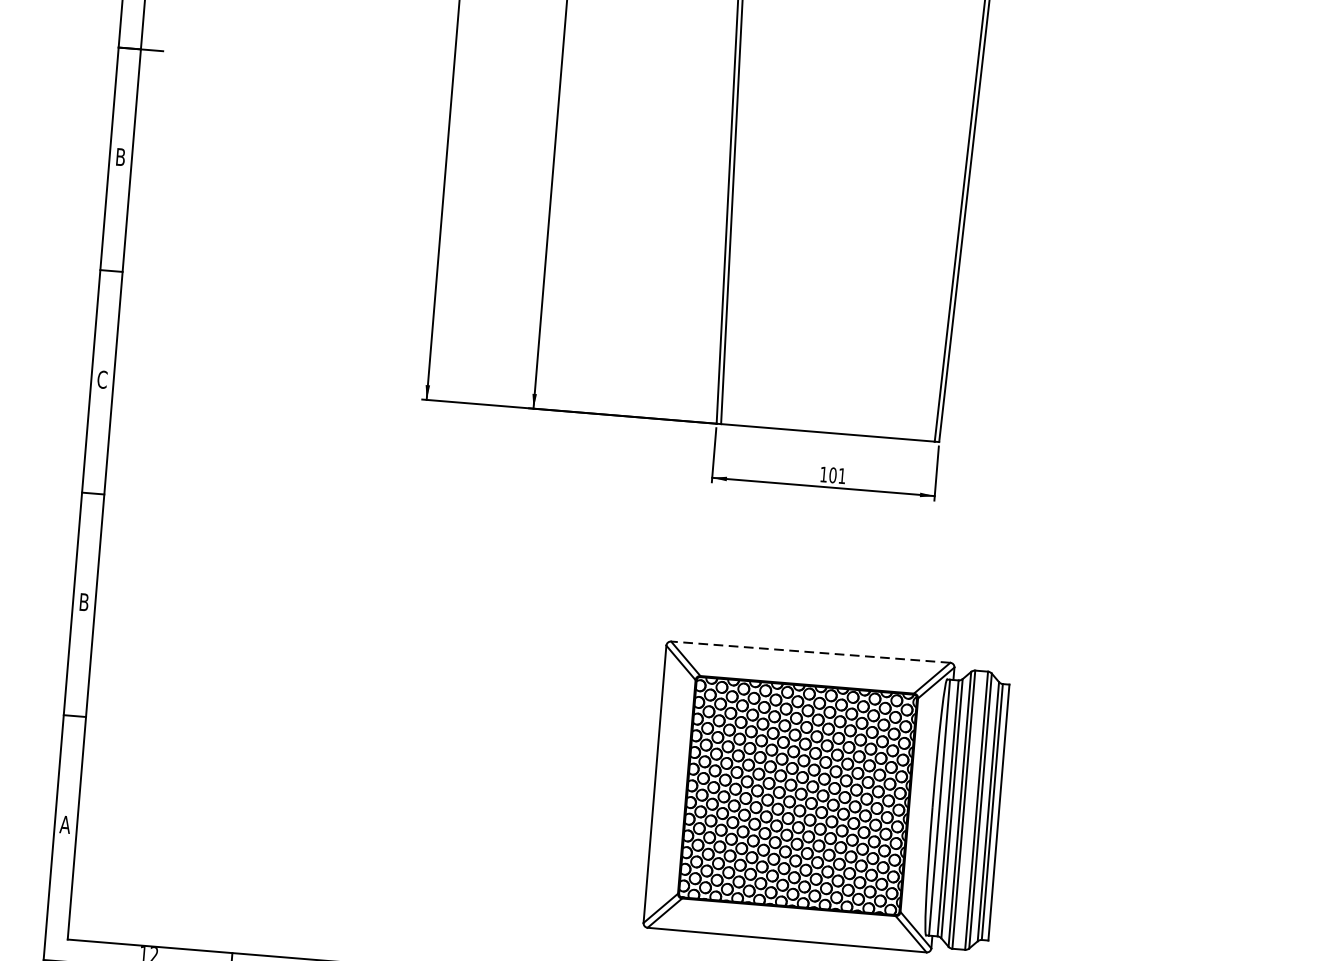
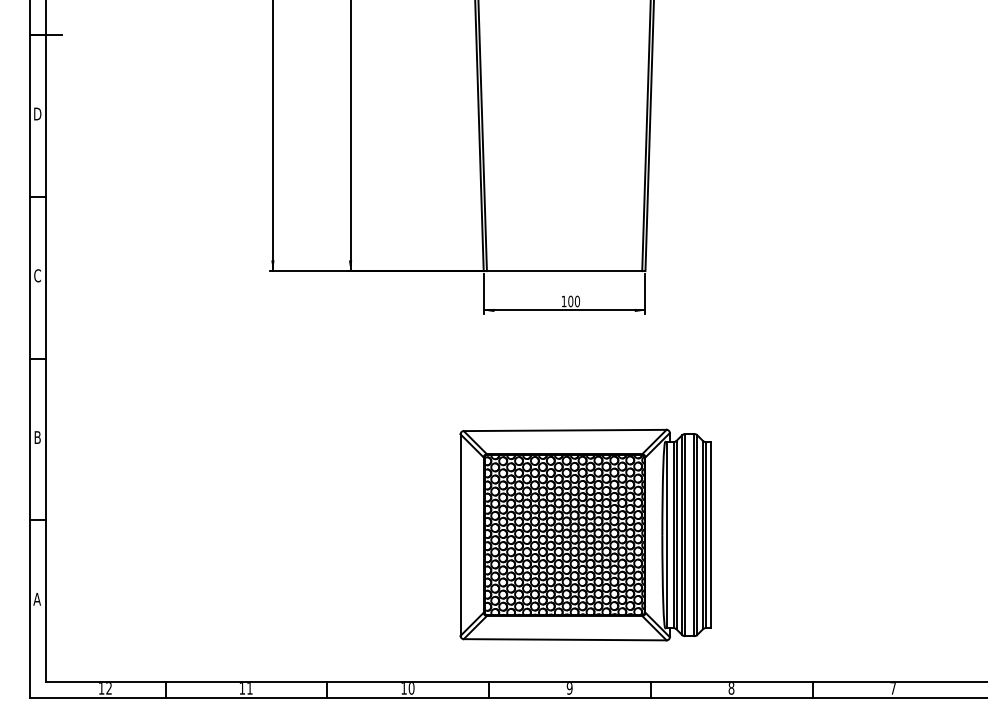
text: (120, 156) -> (37, 113), B -> D
text: (842, 476) -> (577, 301), 101 -> 100
line: (809, 652) -> (564, 430), dashed -> solid

